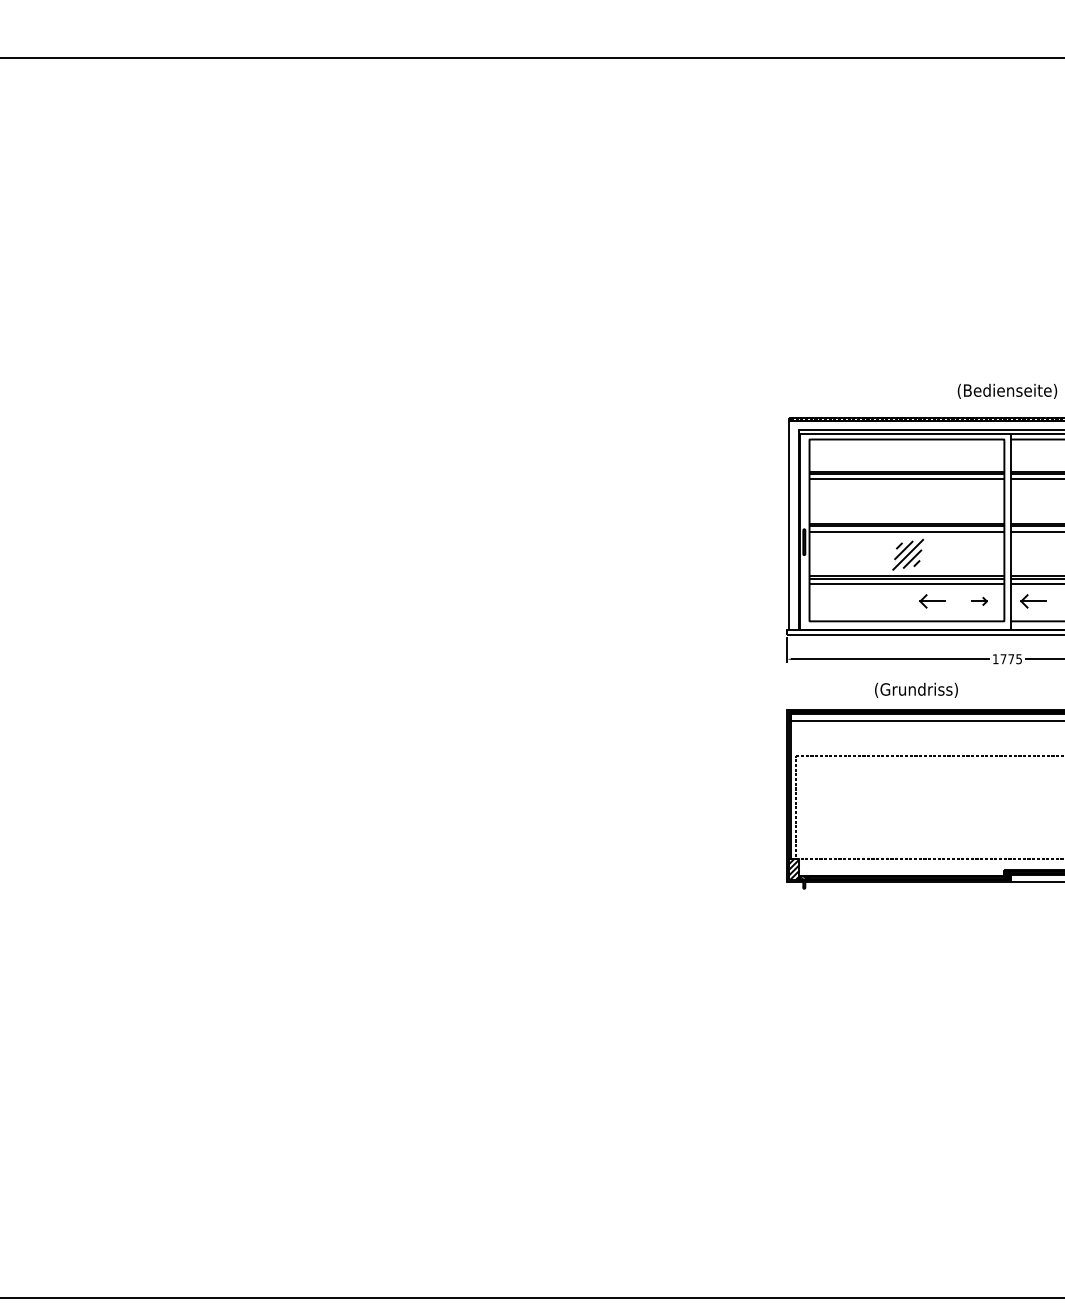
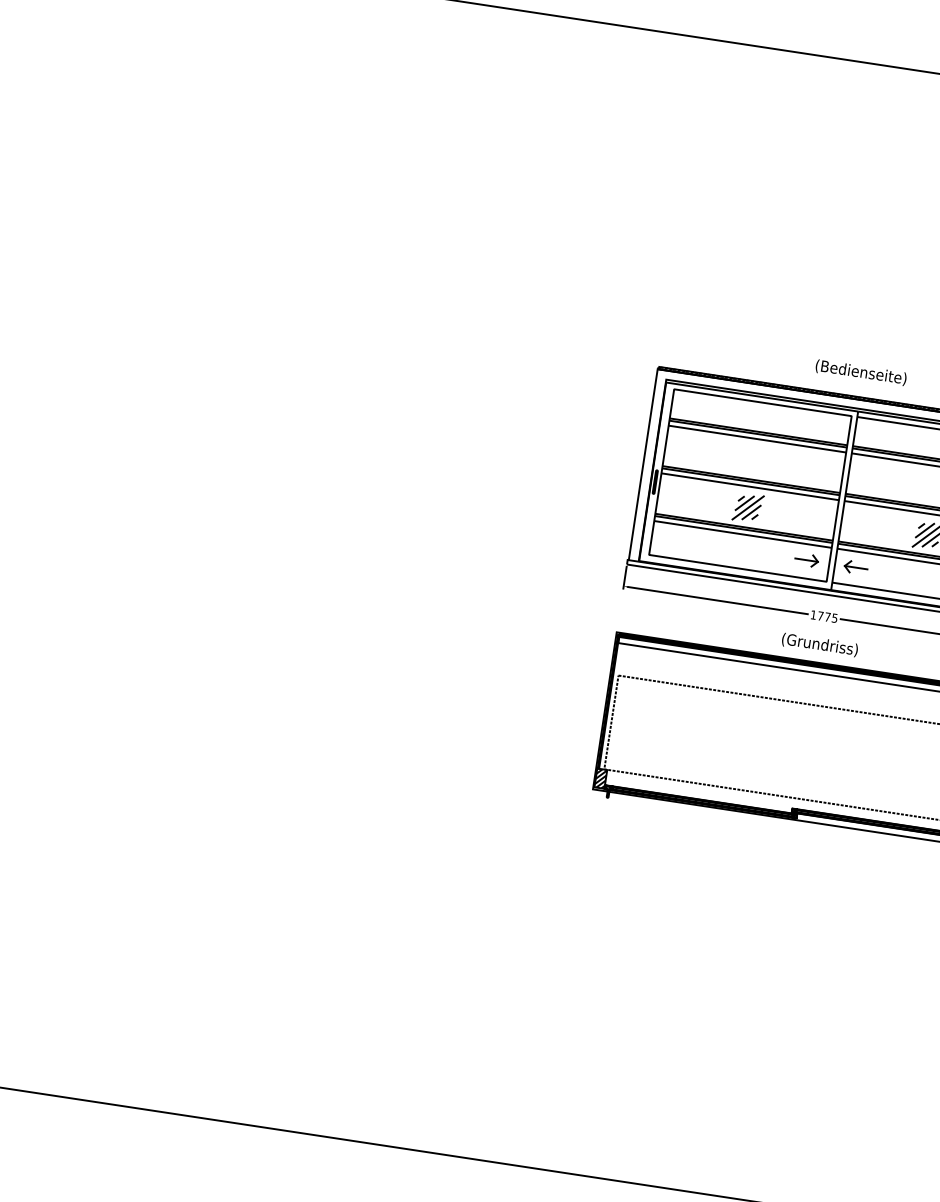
part: (932, 601) -> (763, 553), removed
part: (979, 601) -> (806, 560), size x1.67
text: (916, 689) -> (820, 644), moved

